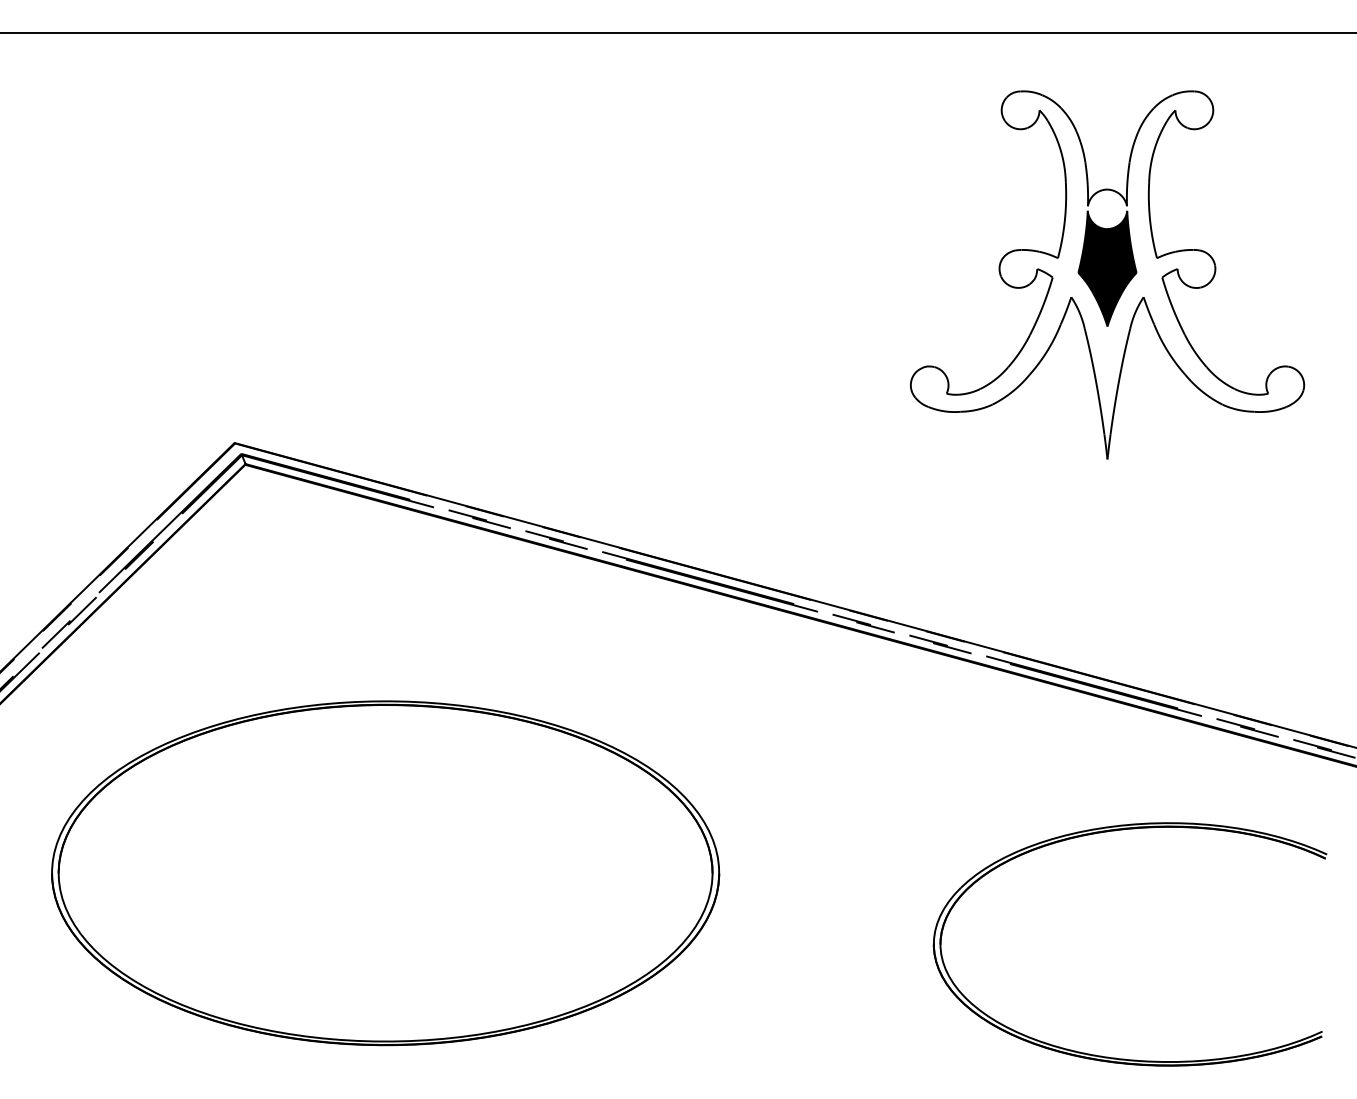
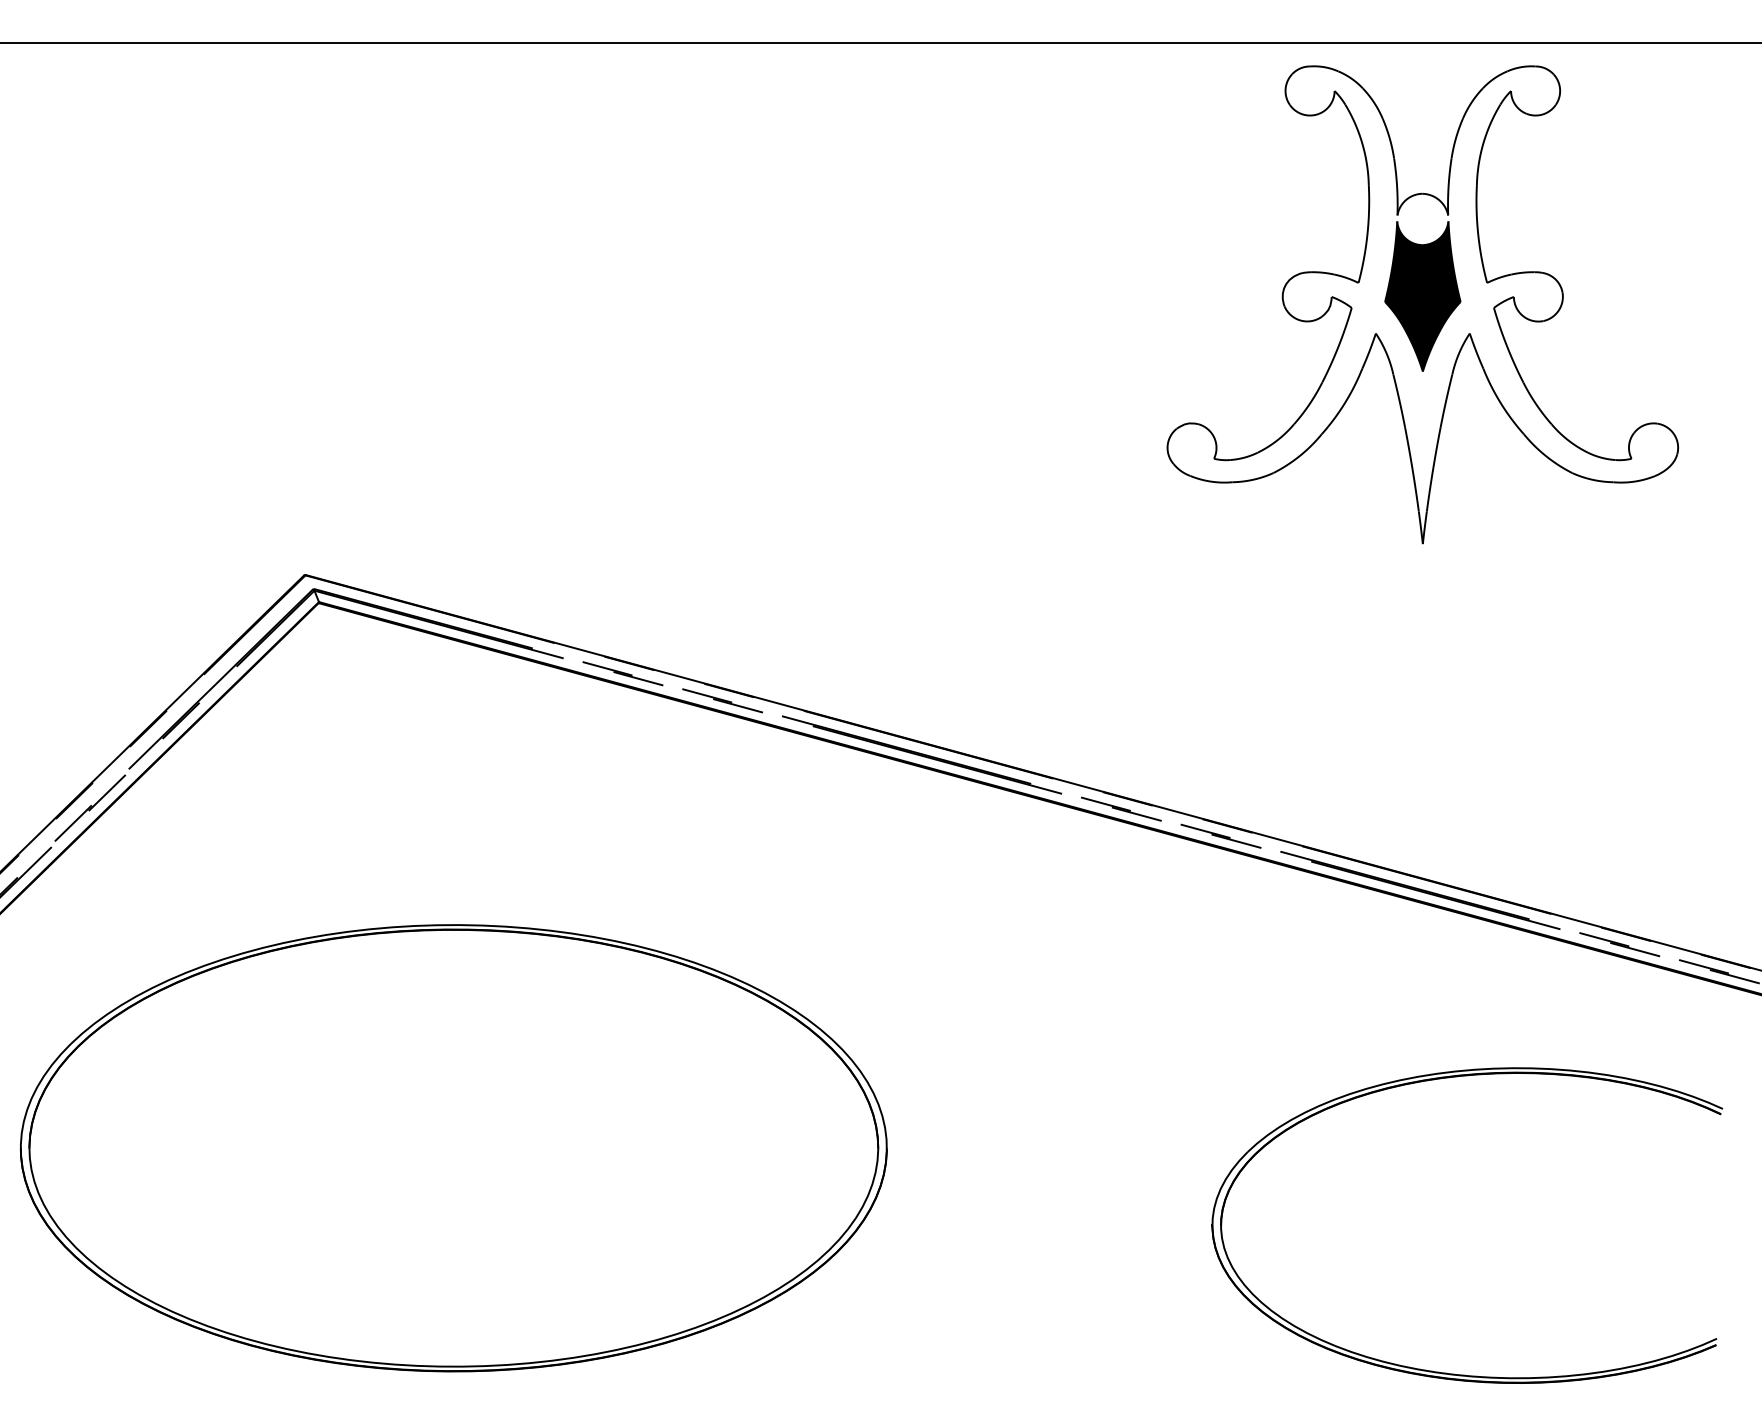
part: (1107, 274) -> (1422, 304), moved
part: (385, 873) -> (453, 1148), moved

